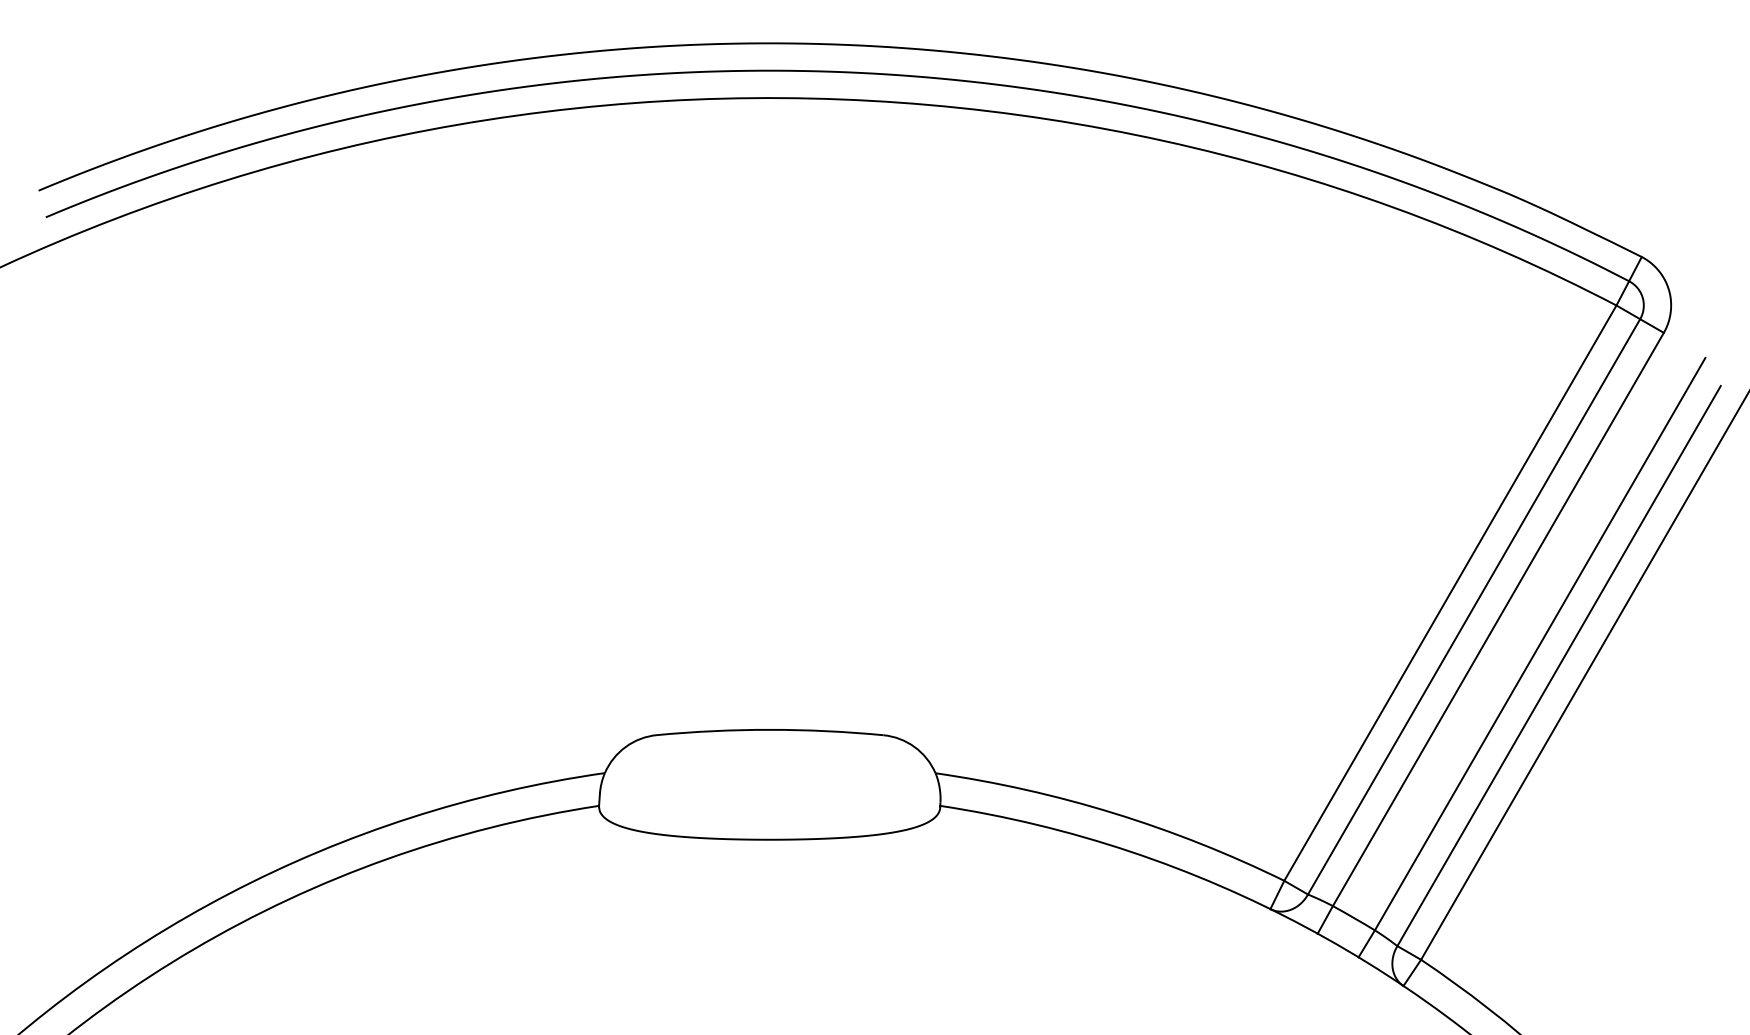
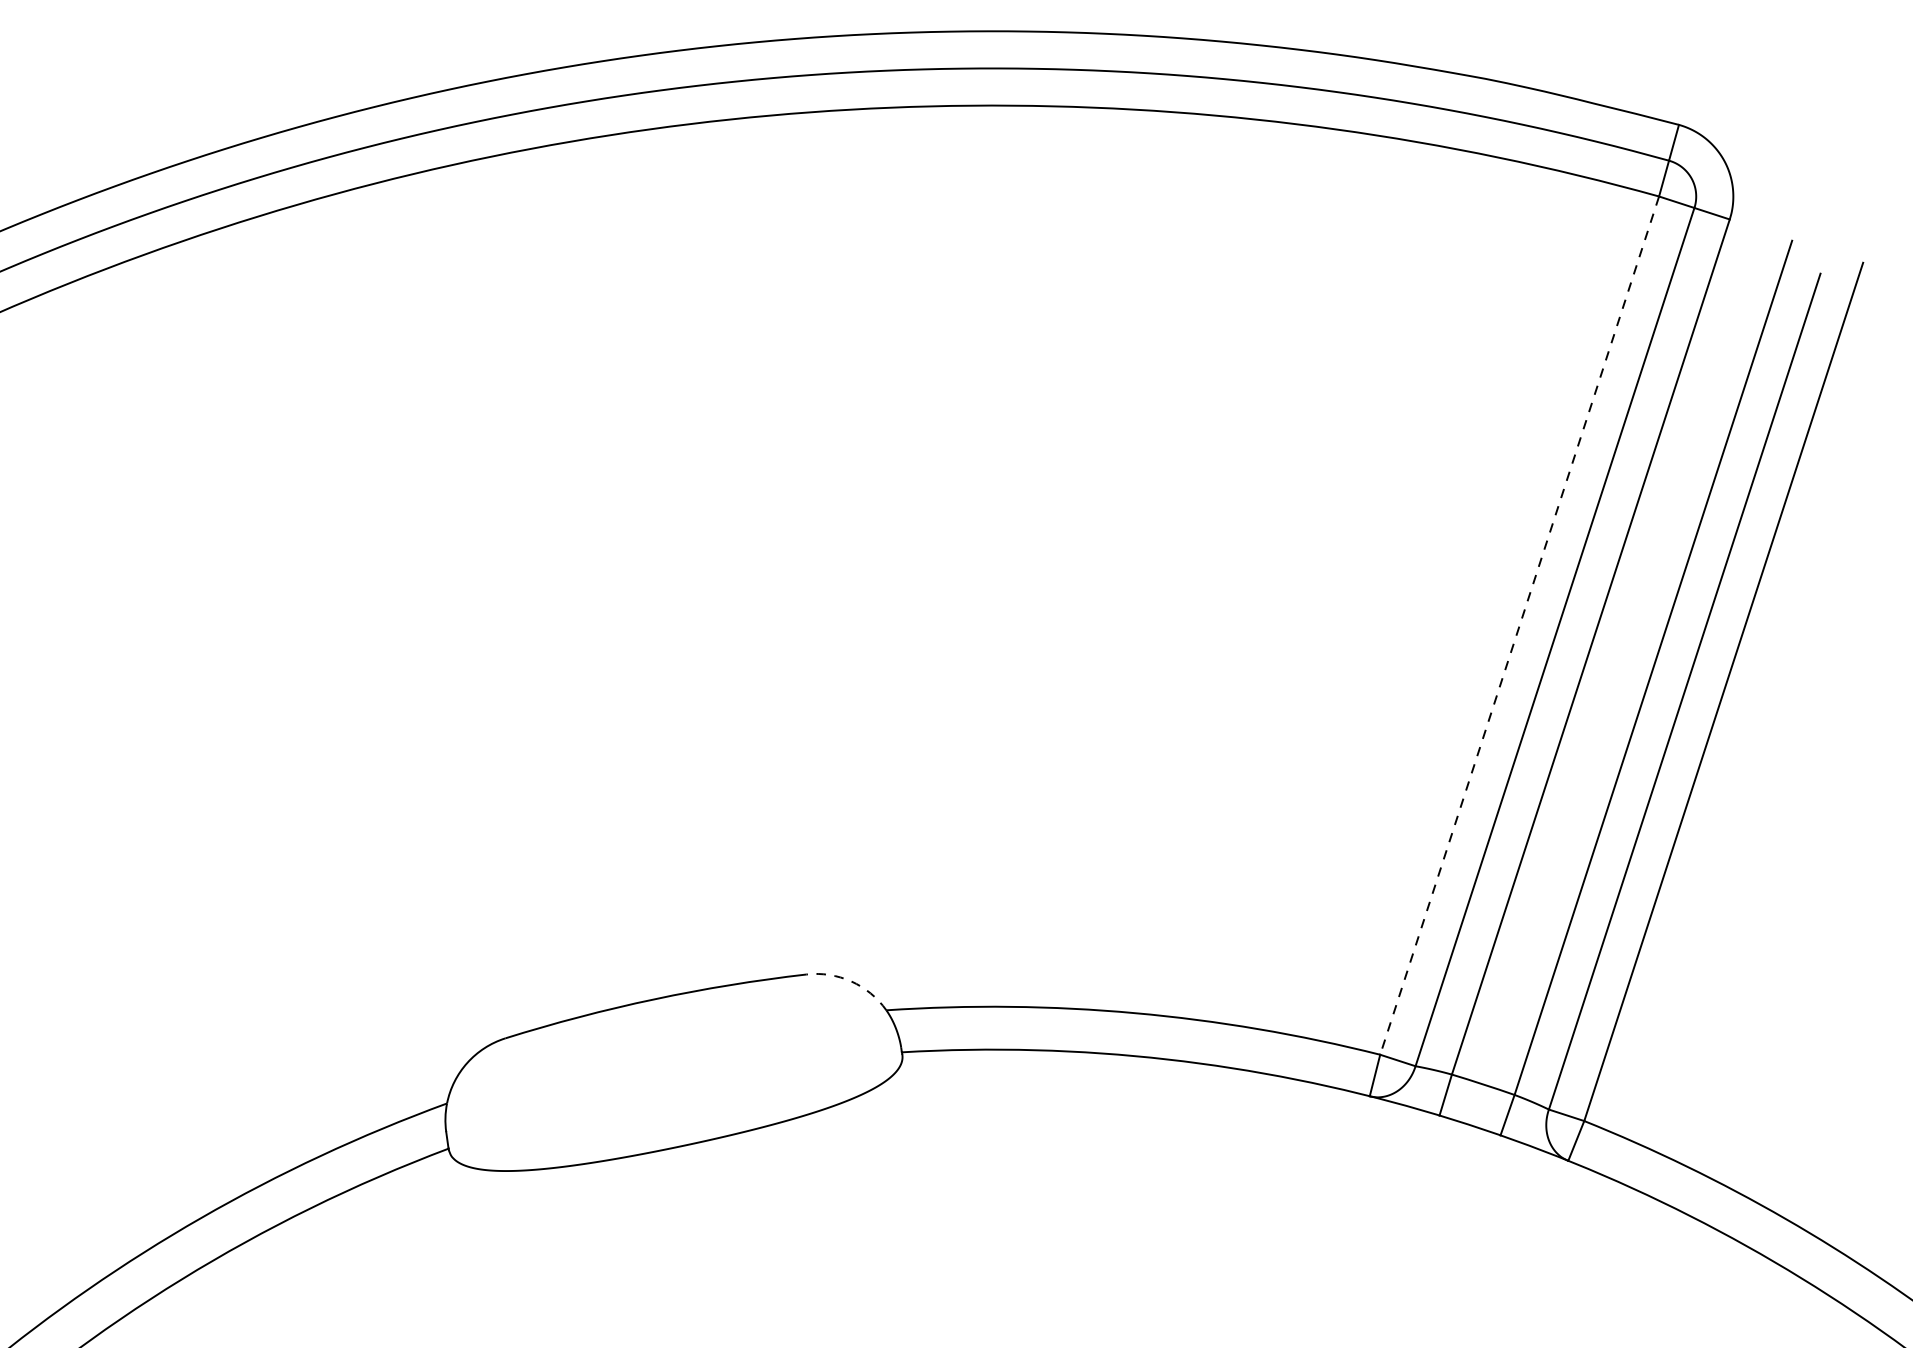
line: (1450, 593) -> (1519, 626), solid -> dashed
arc: (914, 747) -> (851, 982), solid -> dashed

